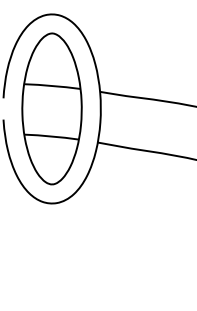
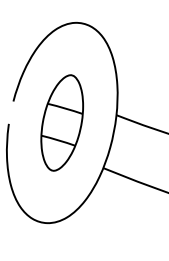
part: (51, 108) -> (61, 122), size x0.6

